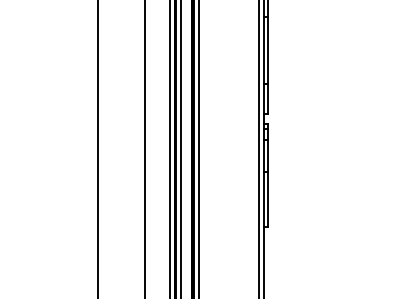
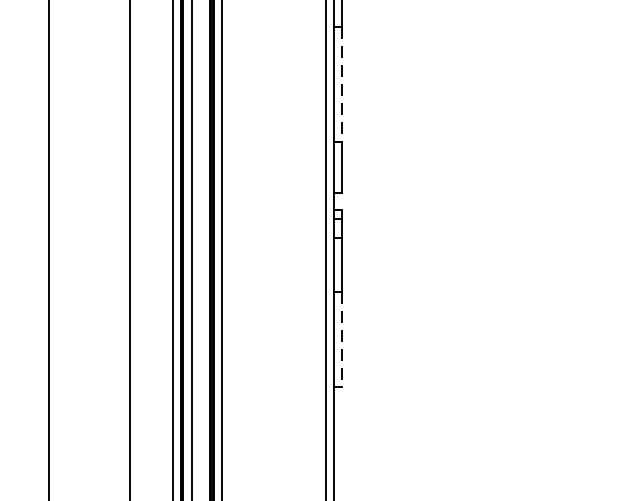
line: (268, 50) -> (341, 84), solid -> dashed
line: (268, 199) -> (341, 339), solid -> dashed

